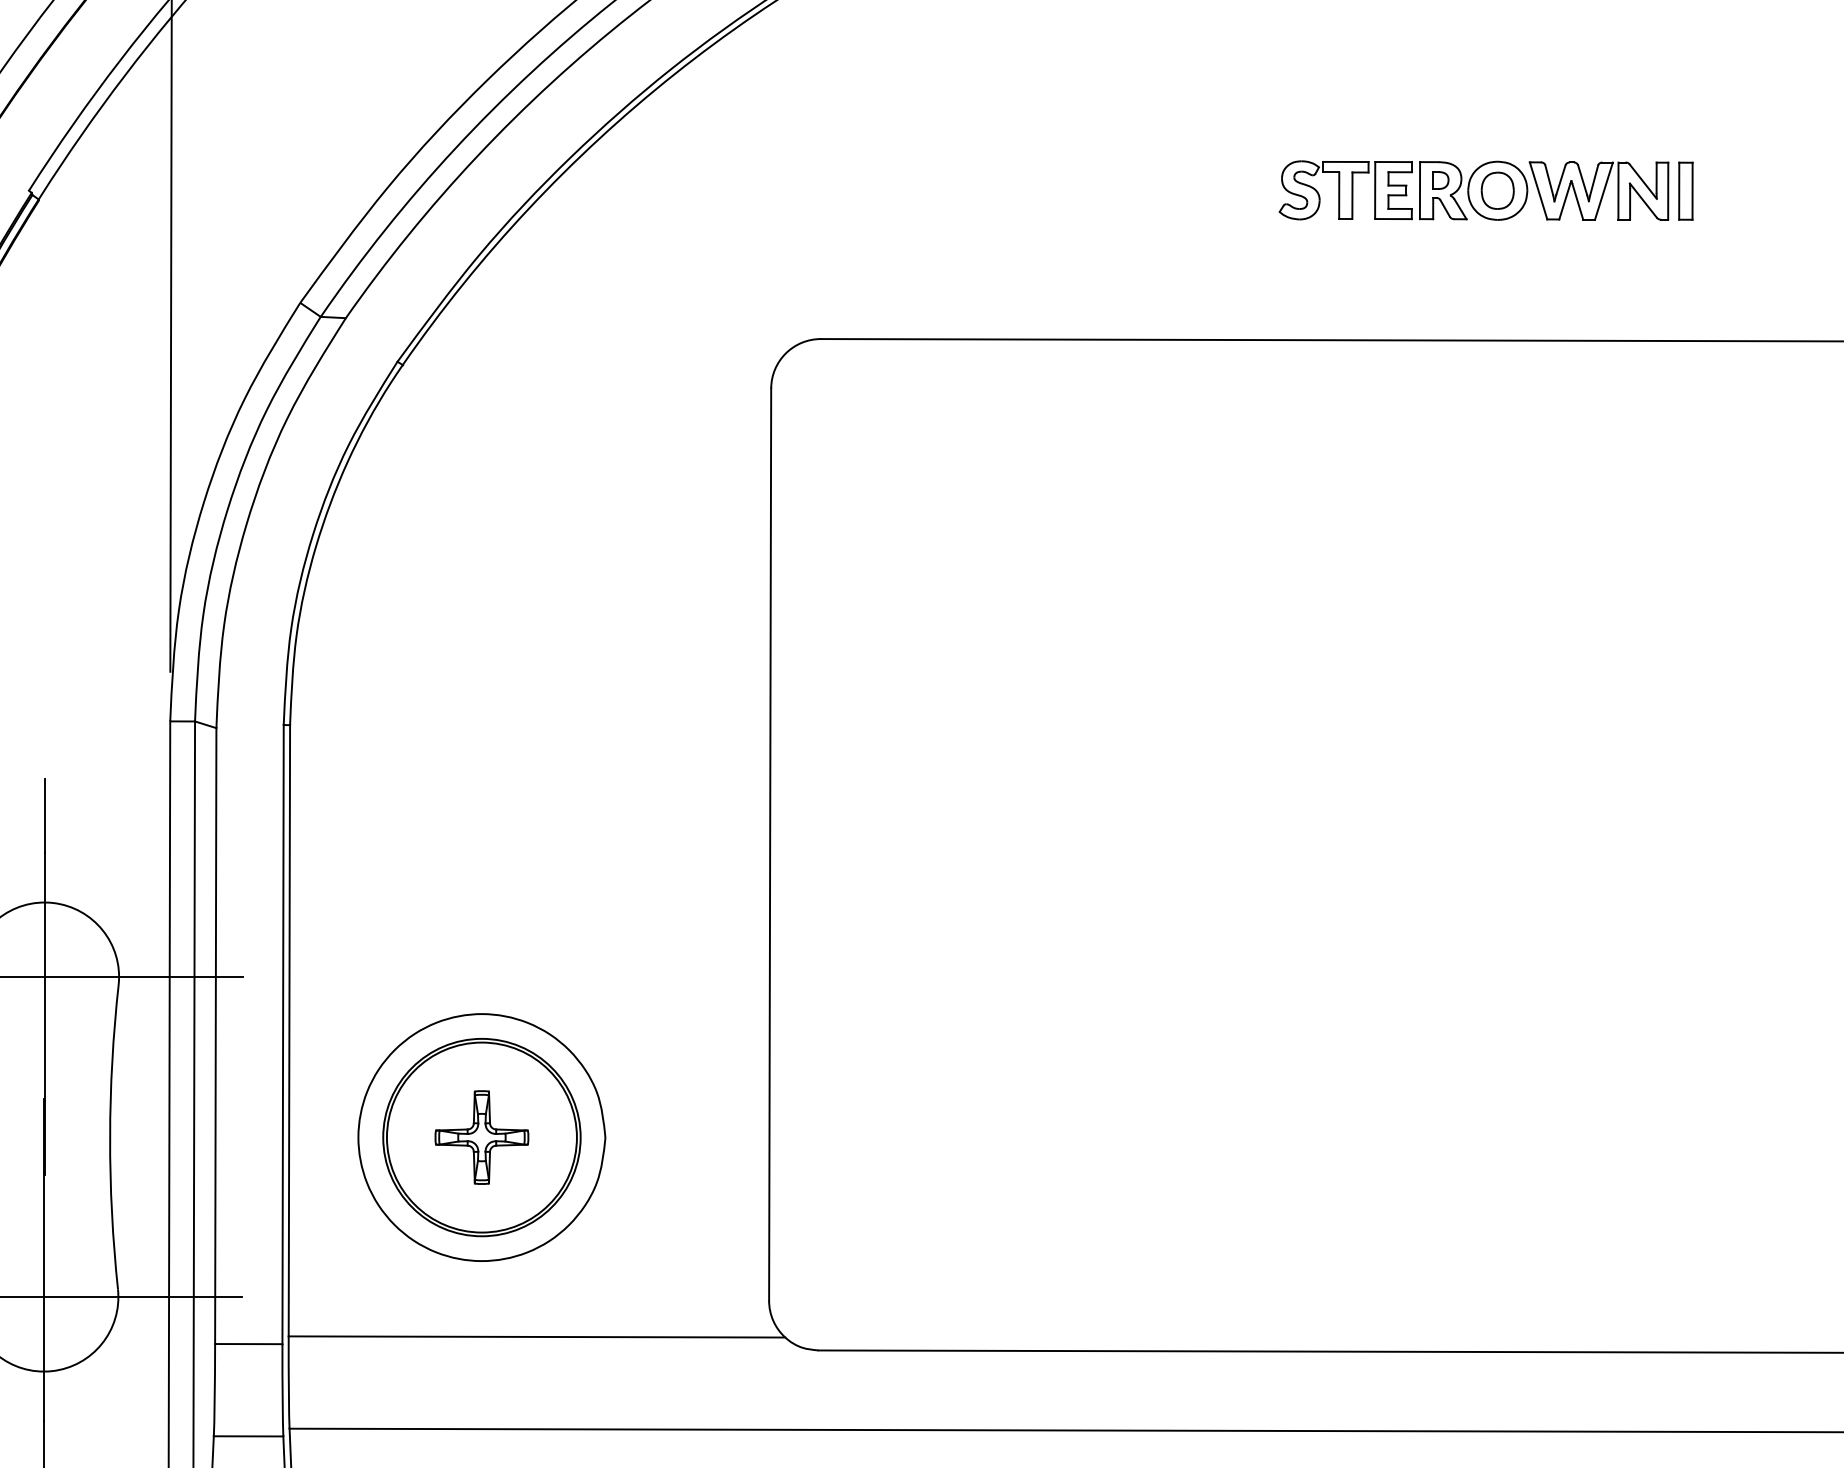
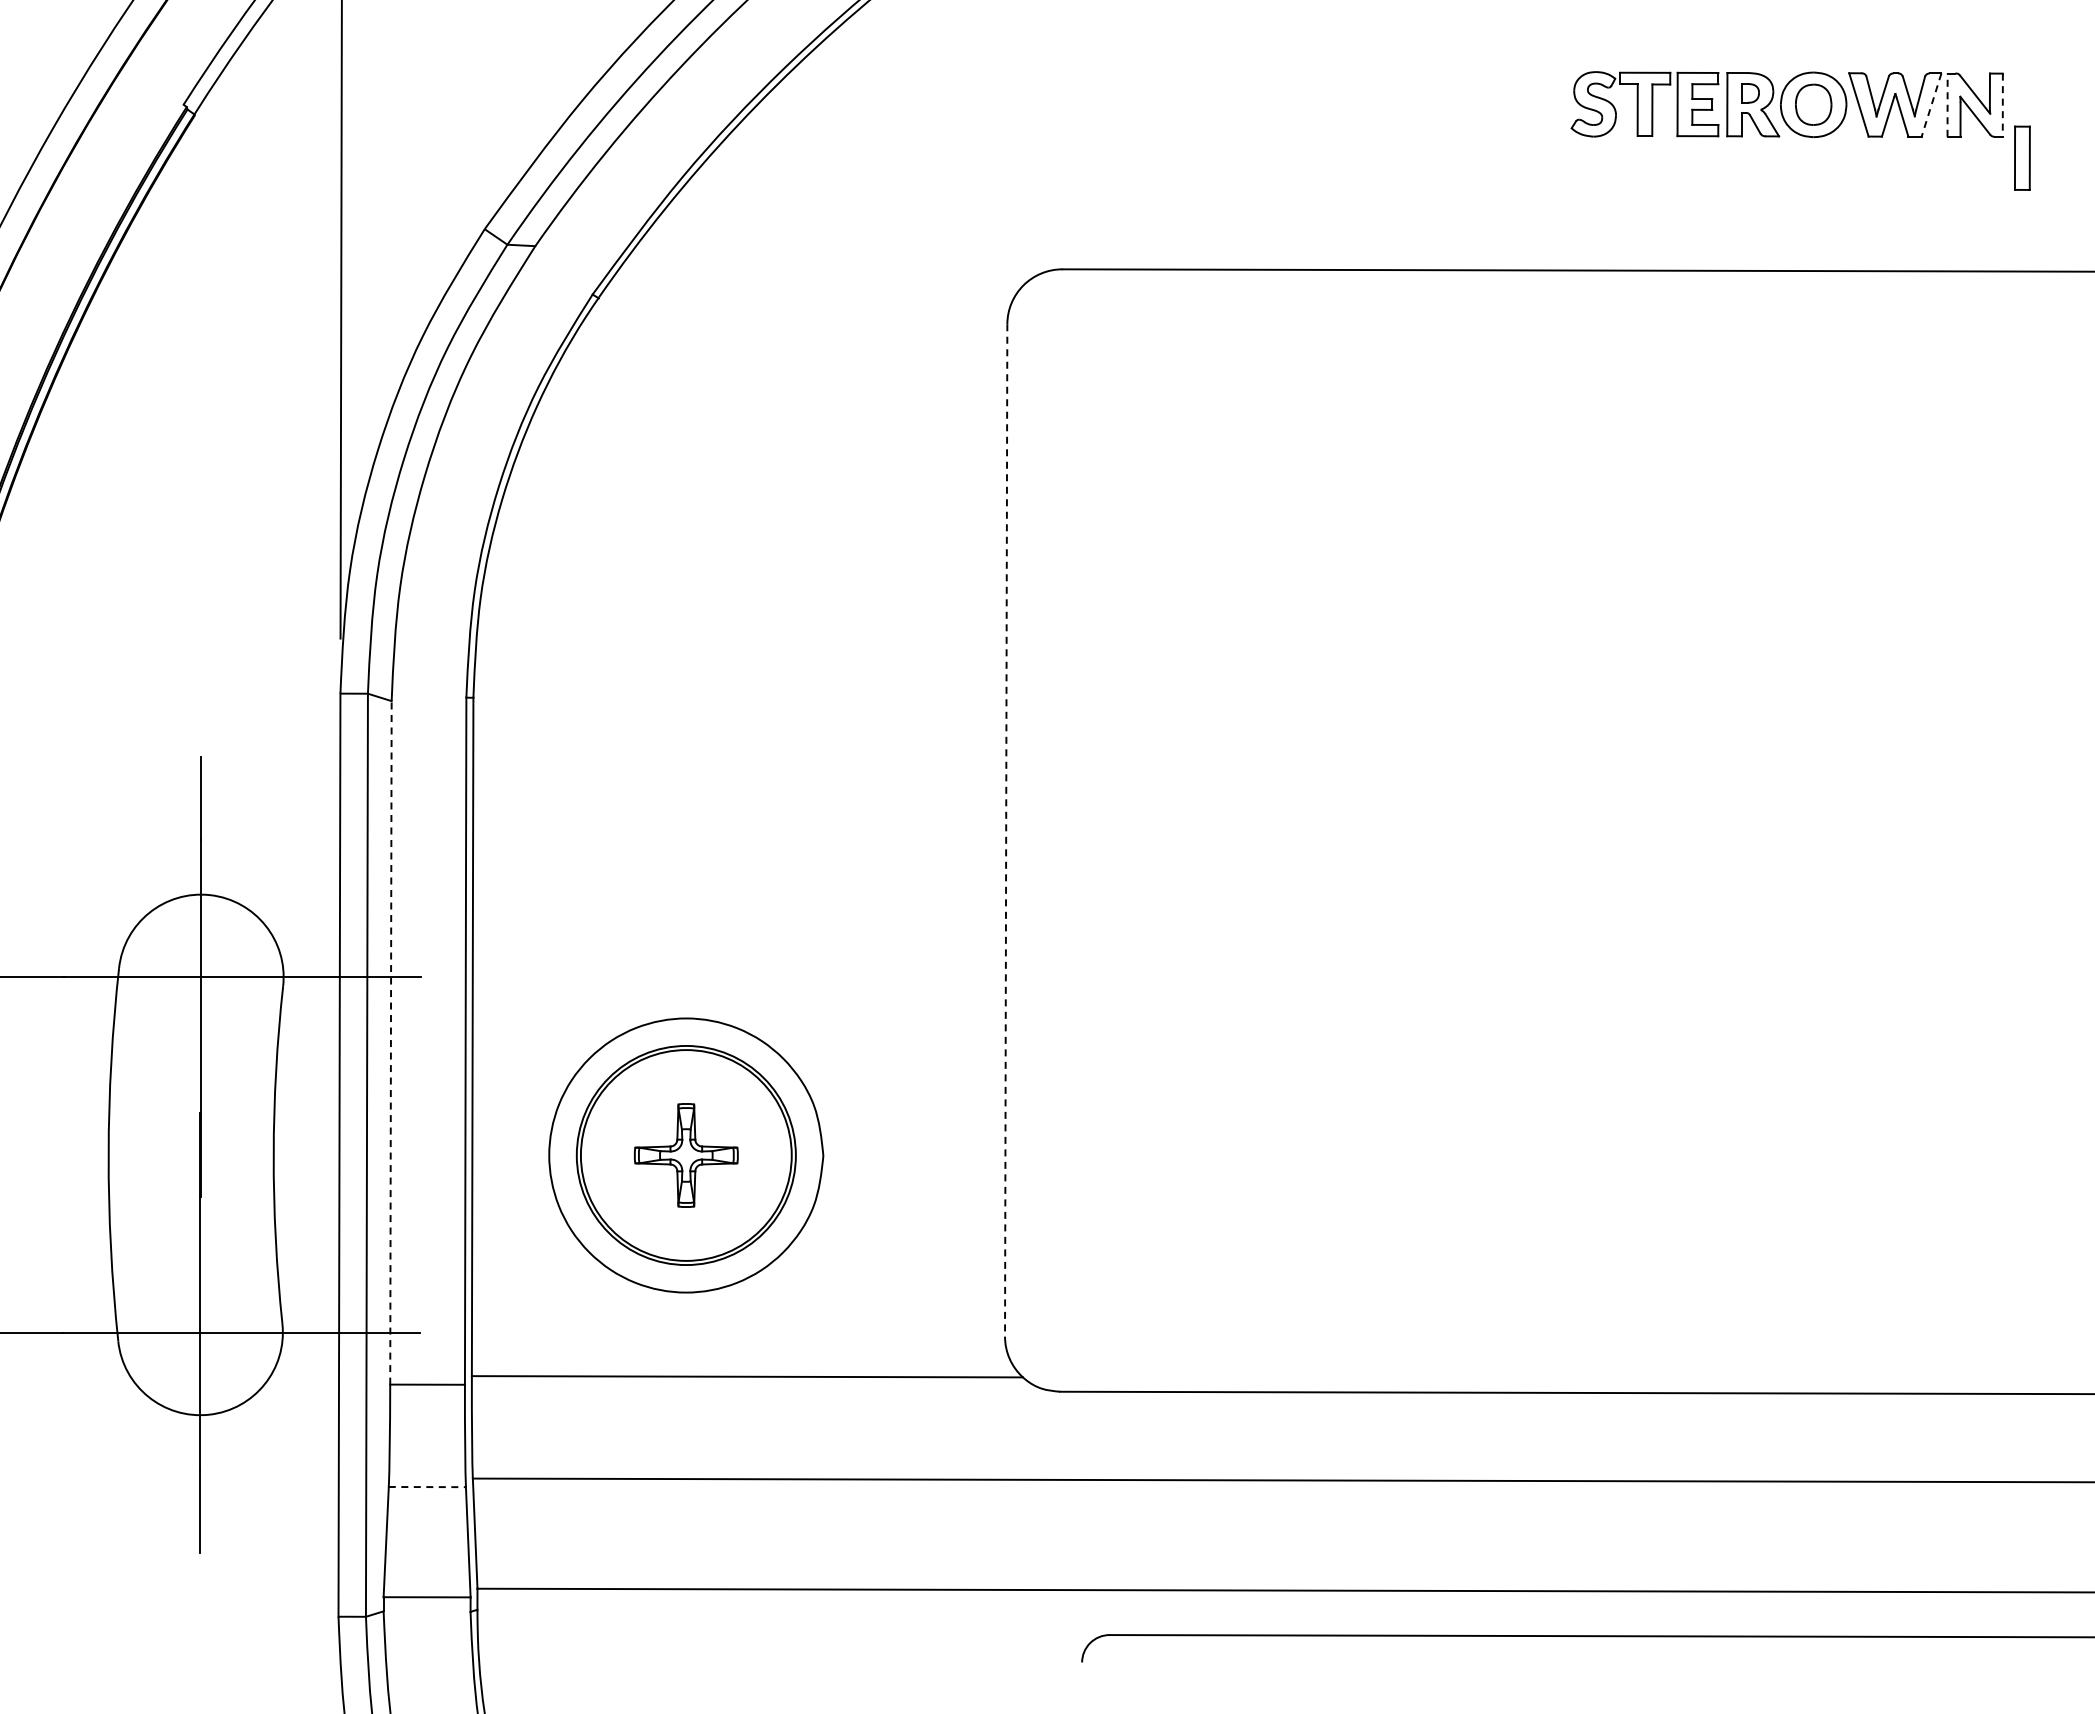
part: (1685, 190) -> (2022, 157), moved
line: (1603, 191) -> (1931, 105), solid -> dashed
line: (1618, 191) -> (1947, 105), solid -> dashed
line: (1667, 191) -> (2002, 105), solid -> dashed
line: (770, 844) -> (1006, 830), solid -> dashed
line: (215, 1035) -> (390, 1042), solid -> dashed
line: (248, 1436) -> (427, 1487), solid -> dashed

